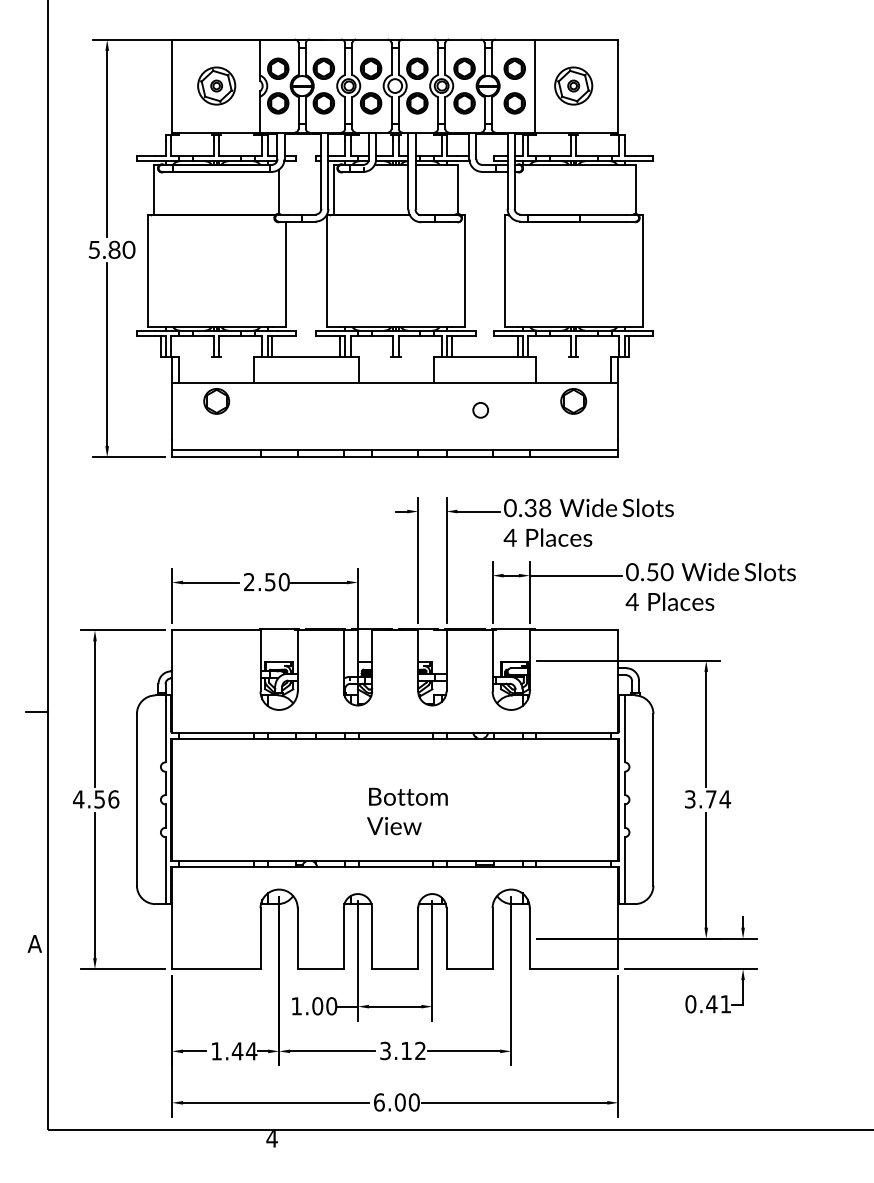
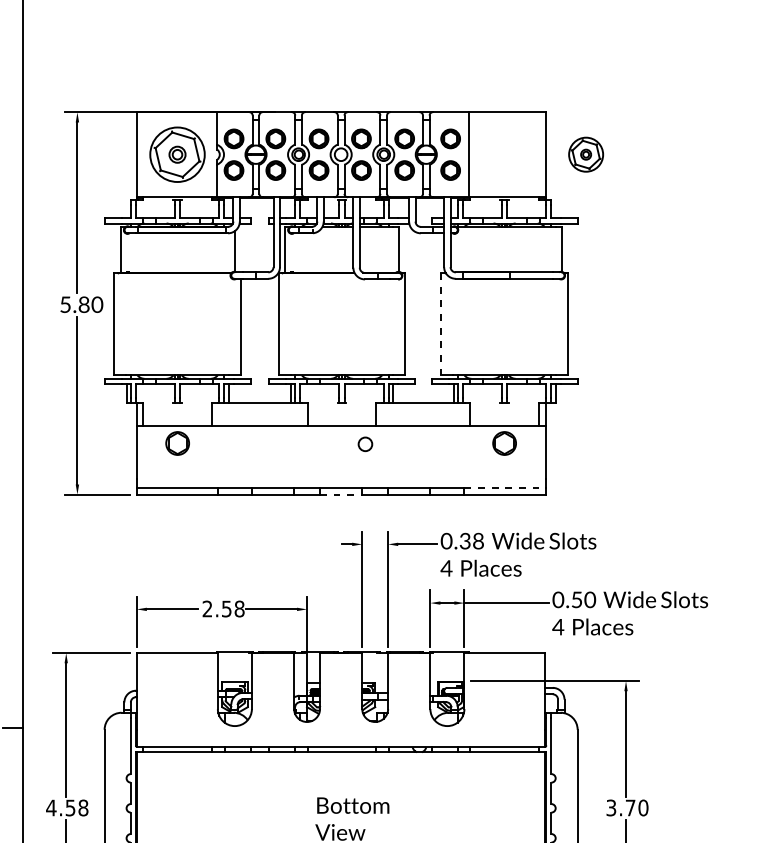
part: (216, 85) -> (177, 154), size x1.6
part: (573, 85) -> (585, 154), moved
line: (504, 270) -> (441, 323), solid -> dashed
circle: (480, 410) -> (365, 444), moved
line: (574, 449) -> (505, 487), solid -> dashed
line: (395, 457) -> (341, 494), solid -> dashed
text: (283, 581) -> (238, 608), 2.50 -> 2.58
text: (113, 799) -> (83, 808), 4.56 -> 4.58
text: (725, 799) -> (643, 808), 3.74 -> 3.70

